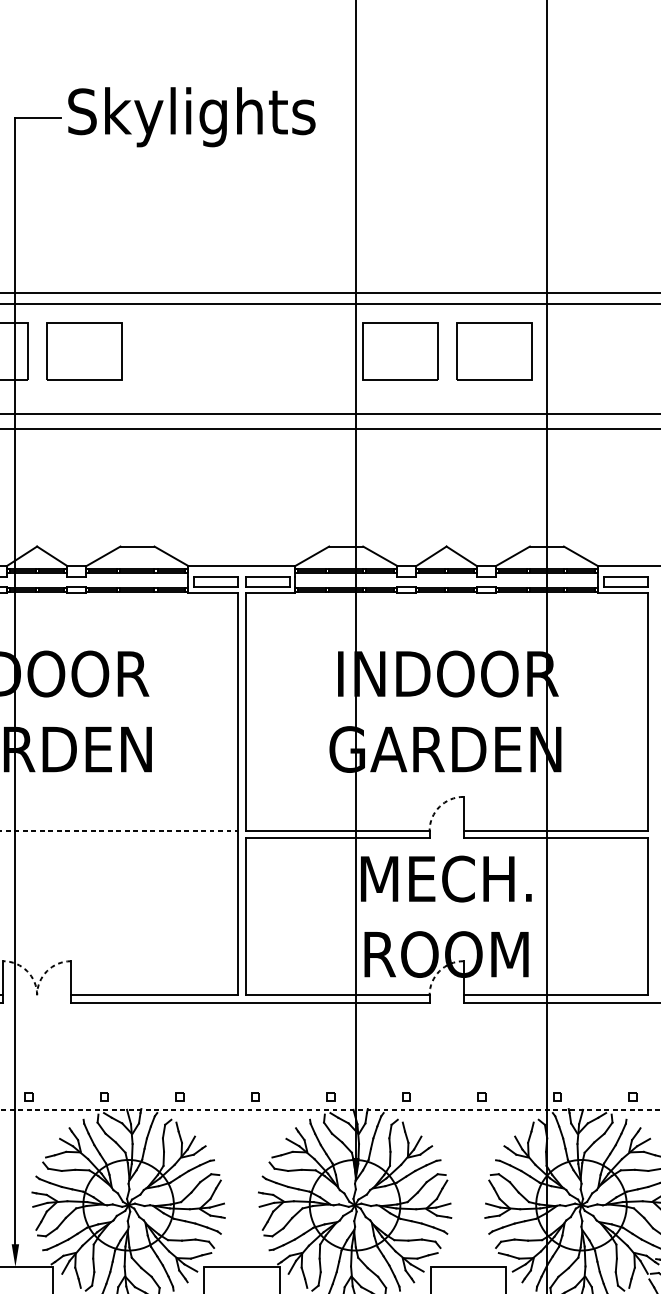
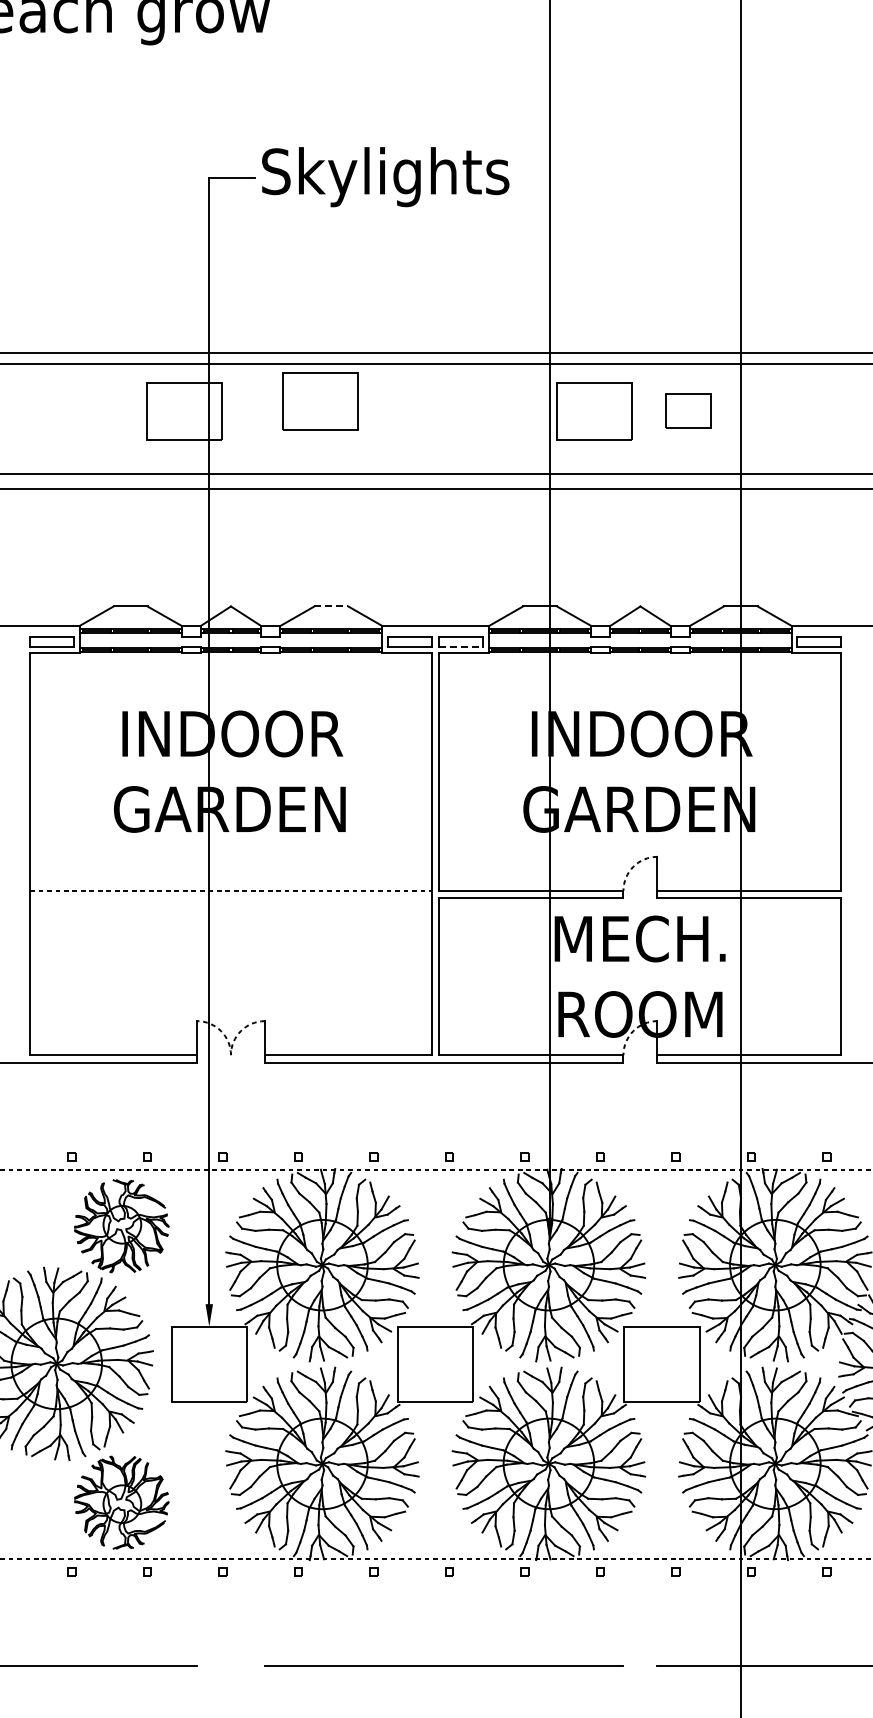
part: (84, 351) -> (320, 401), moved
part: (494, 351) -> (688, 411), size x0.6
line: (137, 546) -> (331, 606), solid -> dashed
line: (267, 587) -> (461, 647), solid -> dashed

